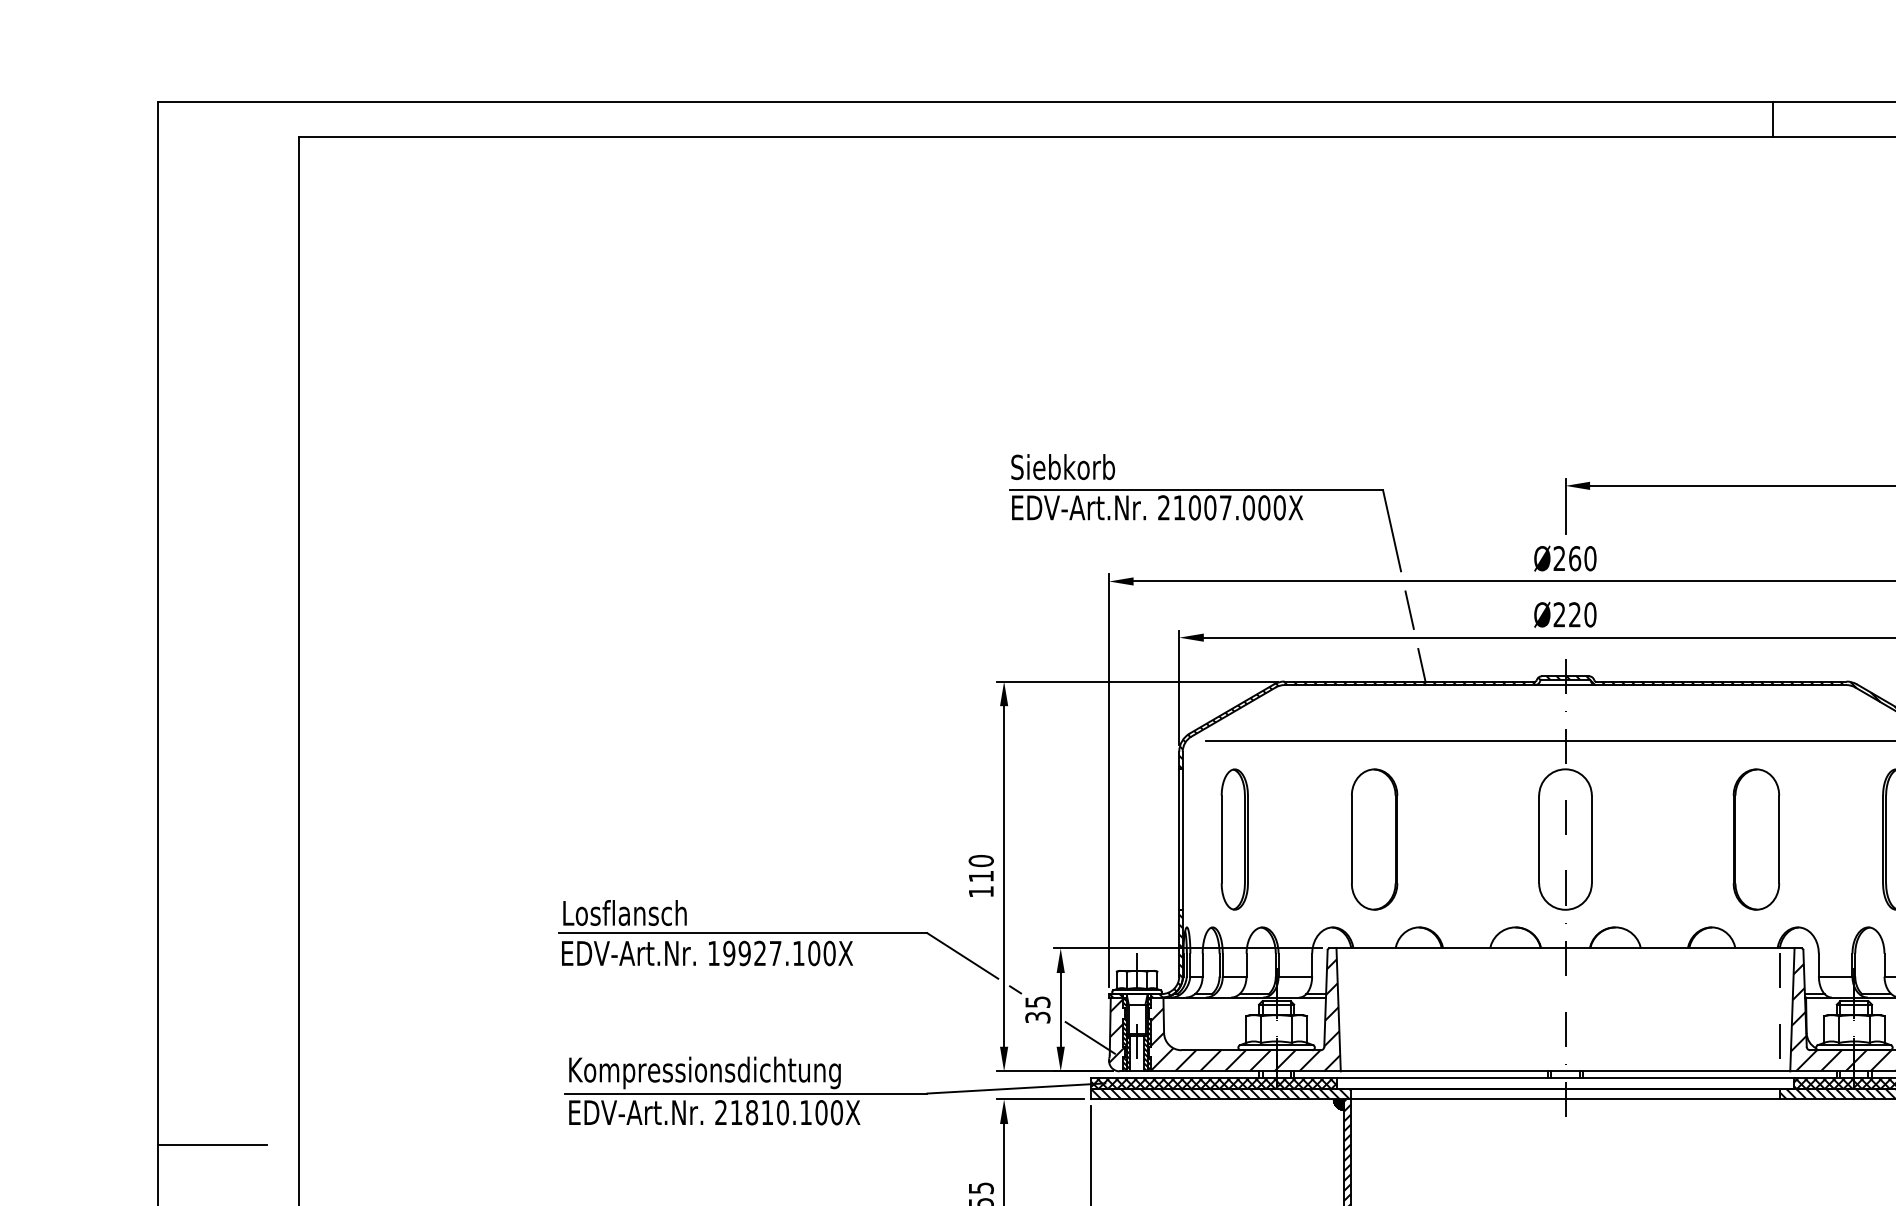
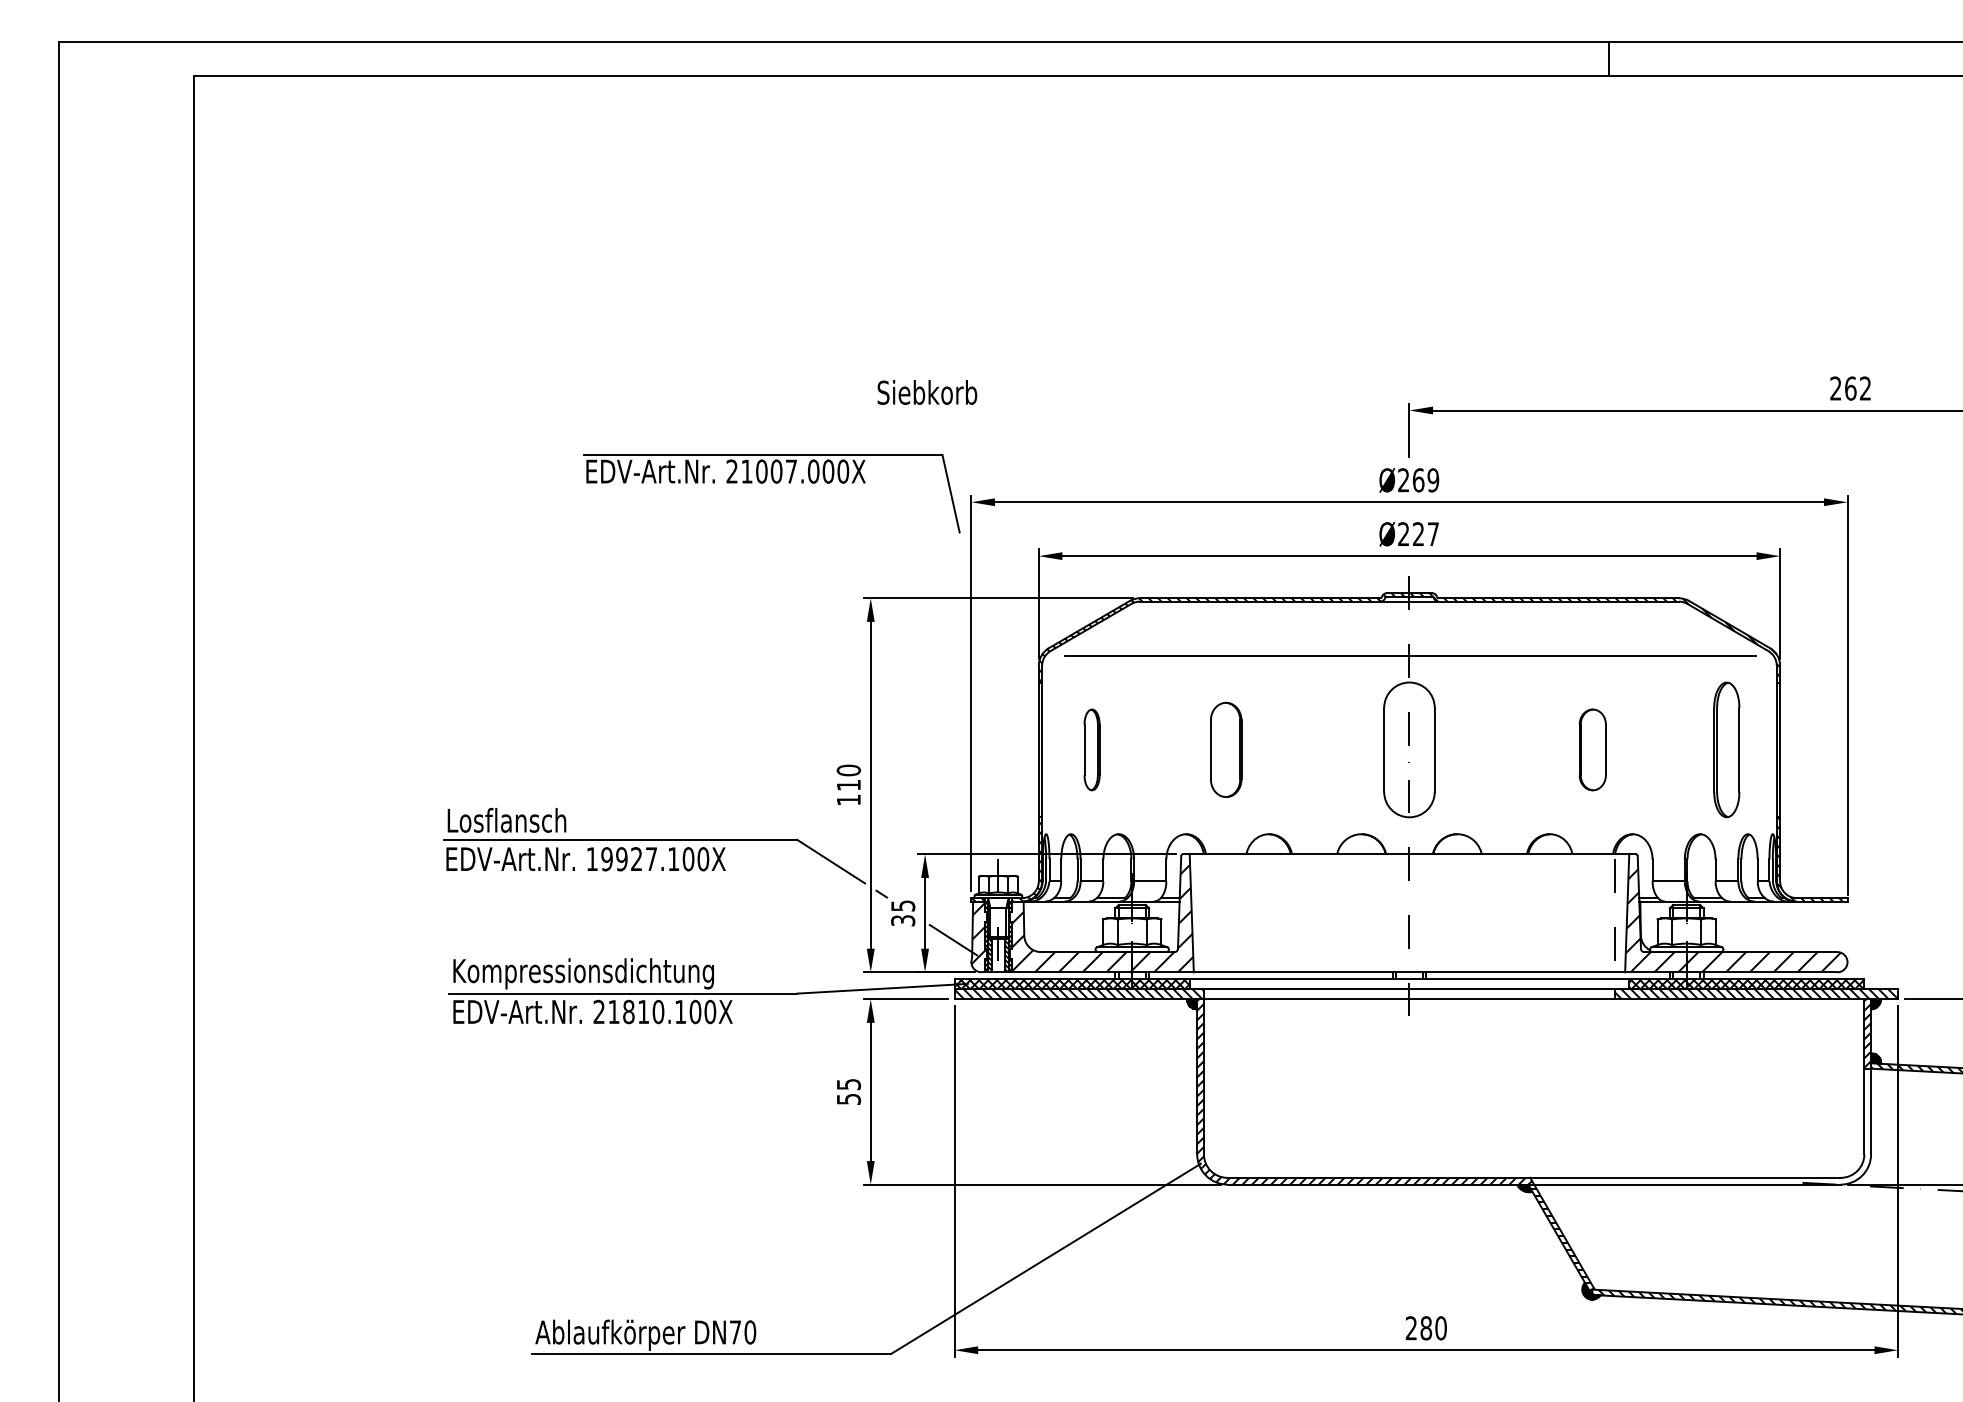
part: (1209, 520) -> (775, 483), moved
text: (1590, 558) -> (1433, 480), Ø260 -> Ø269
line: (1409, 609) -> (1259, 529), removed
text: (1590, 615) -> (1433, 534), Ø220 -> Ø227
line: (1421, 665) -> (1271, 582), removed
part: (1234, 839) -> (1091, 749), size x0.6
part: (1373, 839) -> (1225, 749), size x0.7
part: (1756, 839) -> (1592, 749), size x0.6
line: (211, 1144) -> (110, 1042), removed

